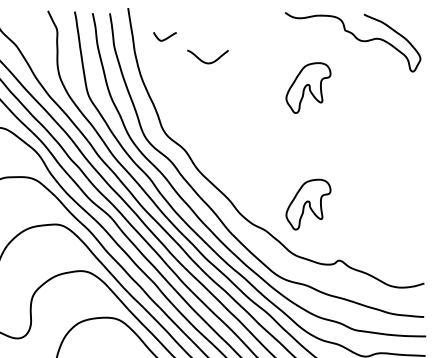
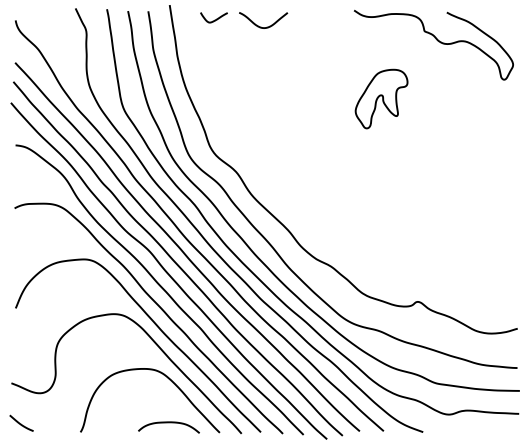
curve: (165, 38) -> (214, 19), moved
curve: (206, 62) -> (261, 26), moved
part: (308, 204) -> (381, 235), removed

